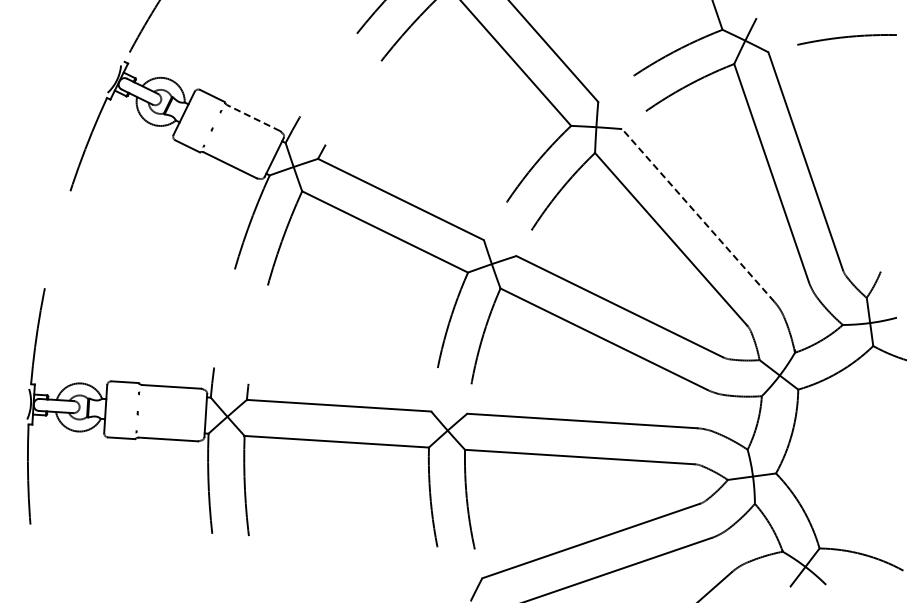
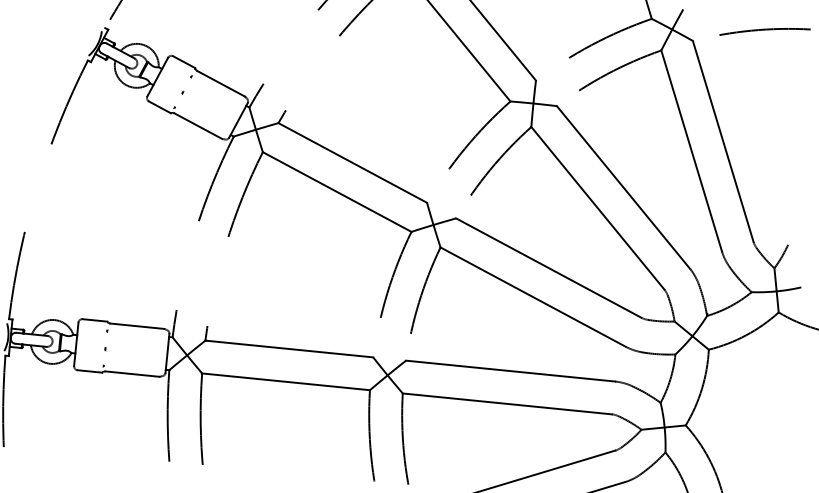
line: (253, 117) -> (220, 83), dashed -> solid
line: (697, 215) -> (622, 187), dashed -> solid

